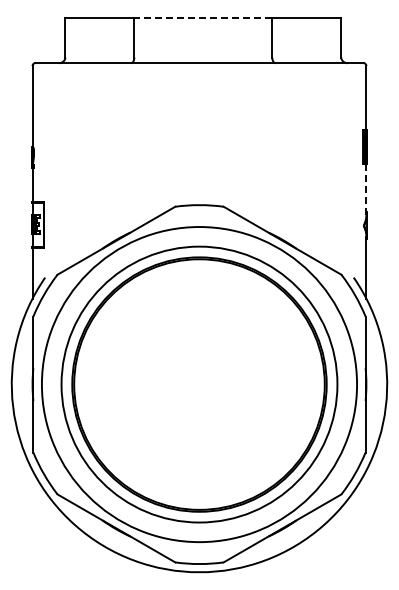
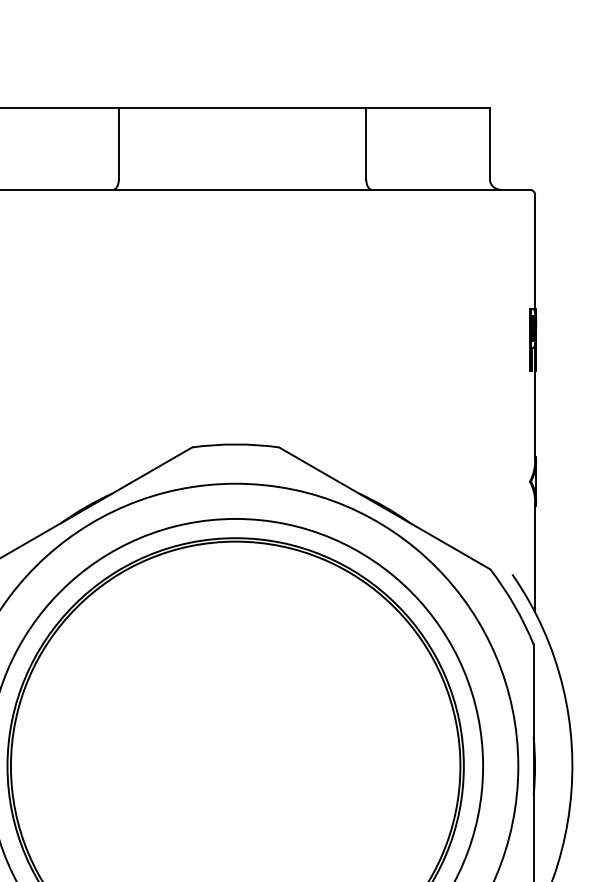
line: (203, 17) -> (242, 107), dashed -> solid
line: (366, 188) -> (535, 414), dashed -> solid

